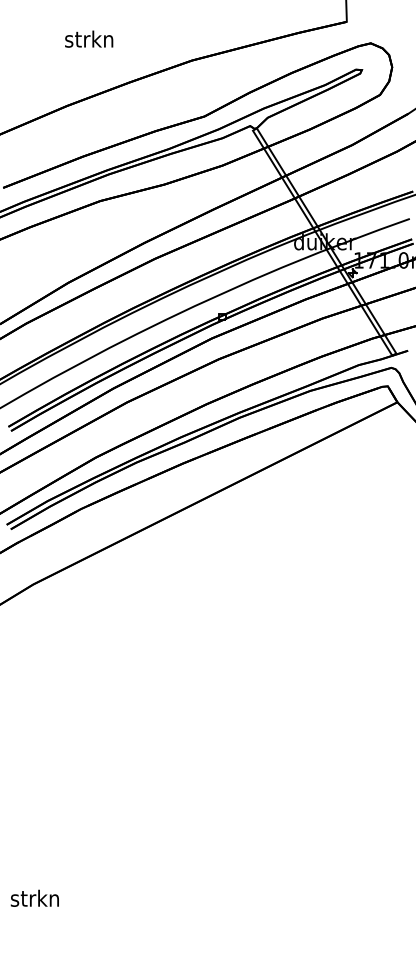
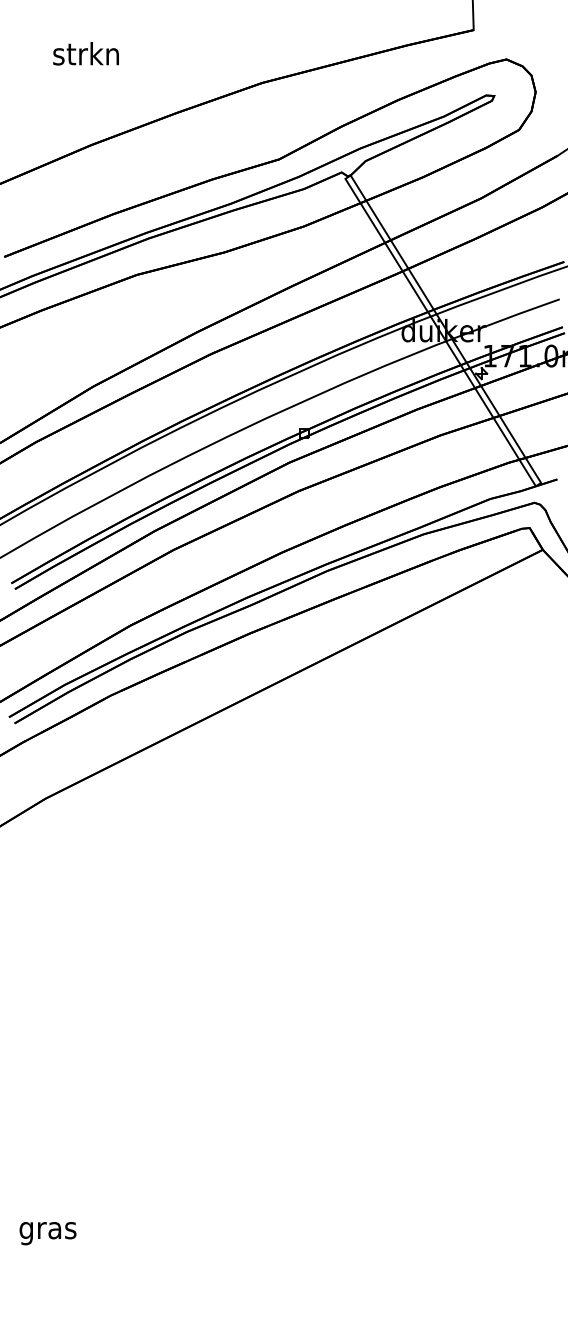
text: (89, 38) -> (86, 52), moved
text: (34, 900) -> (46, 1230), strkn -> gras

